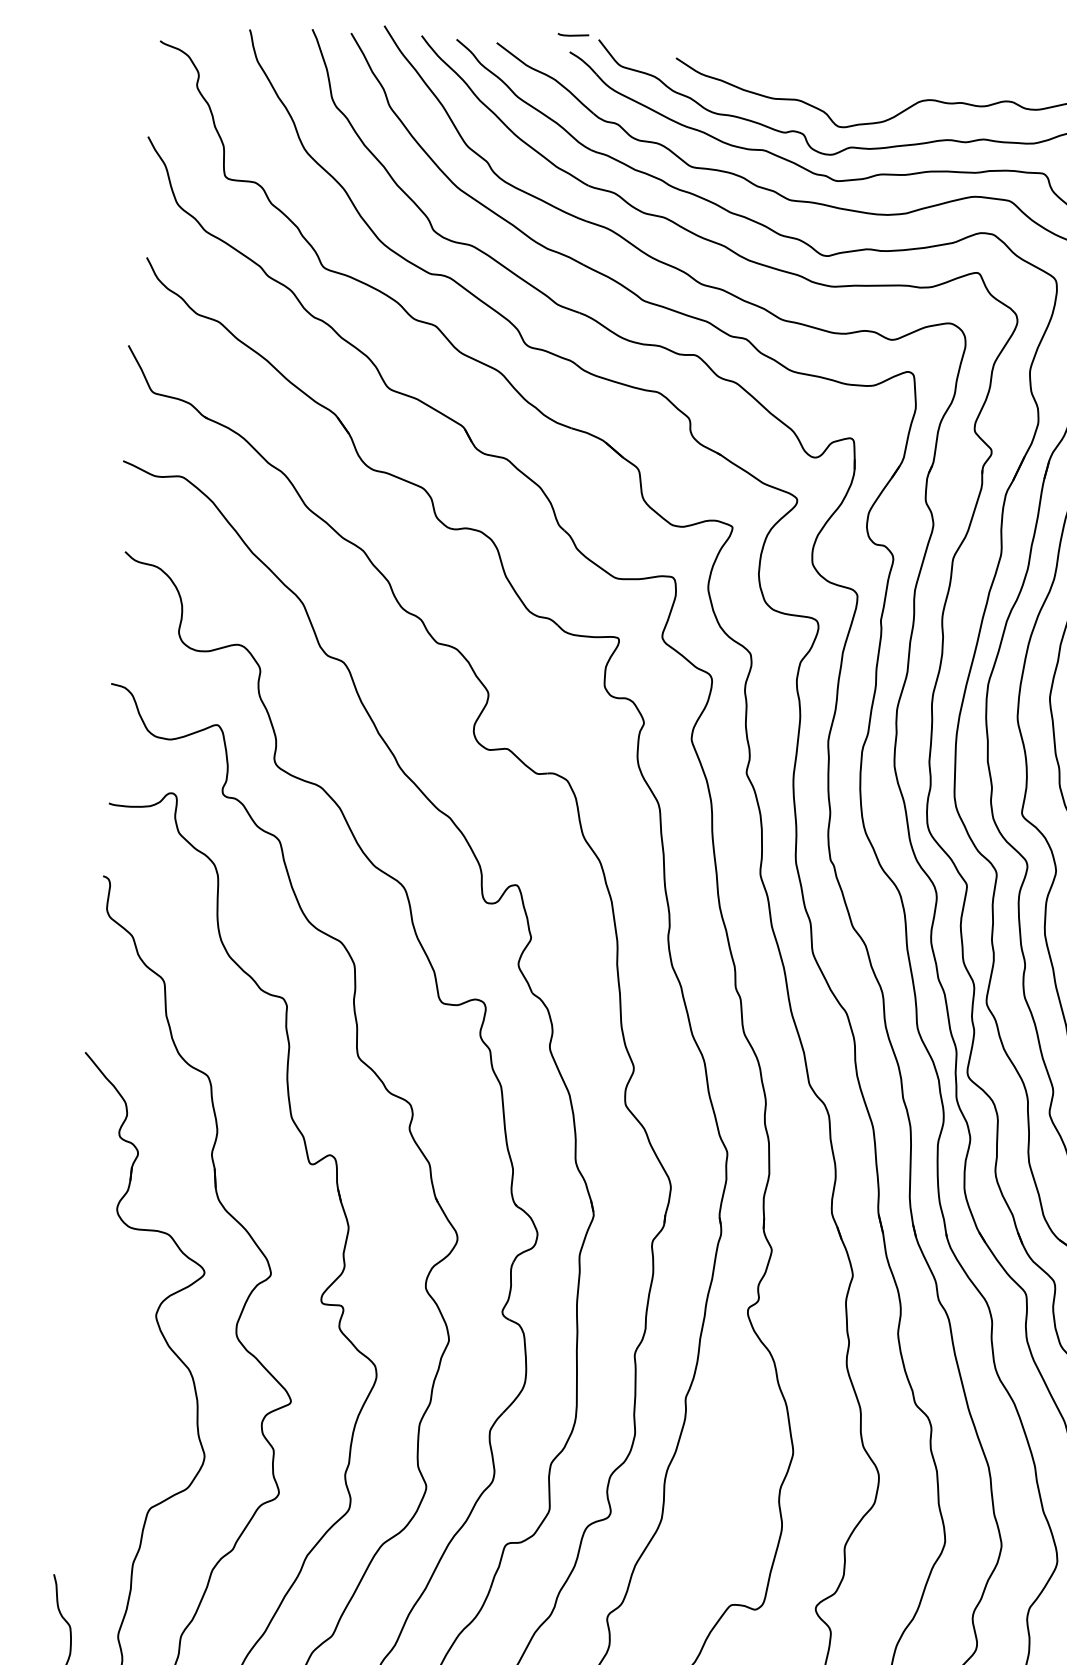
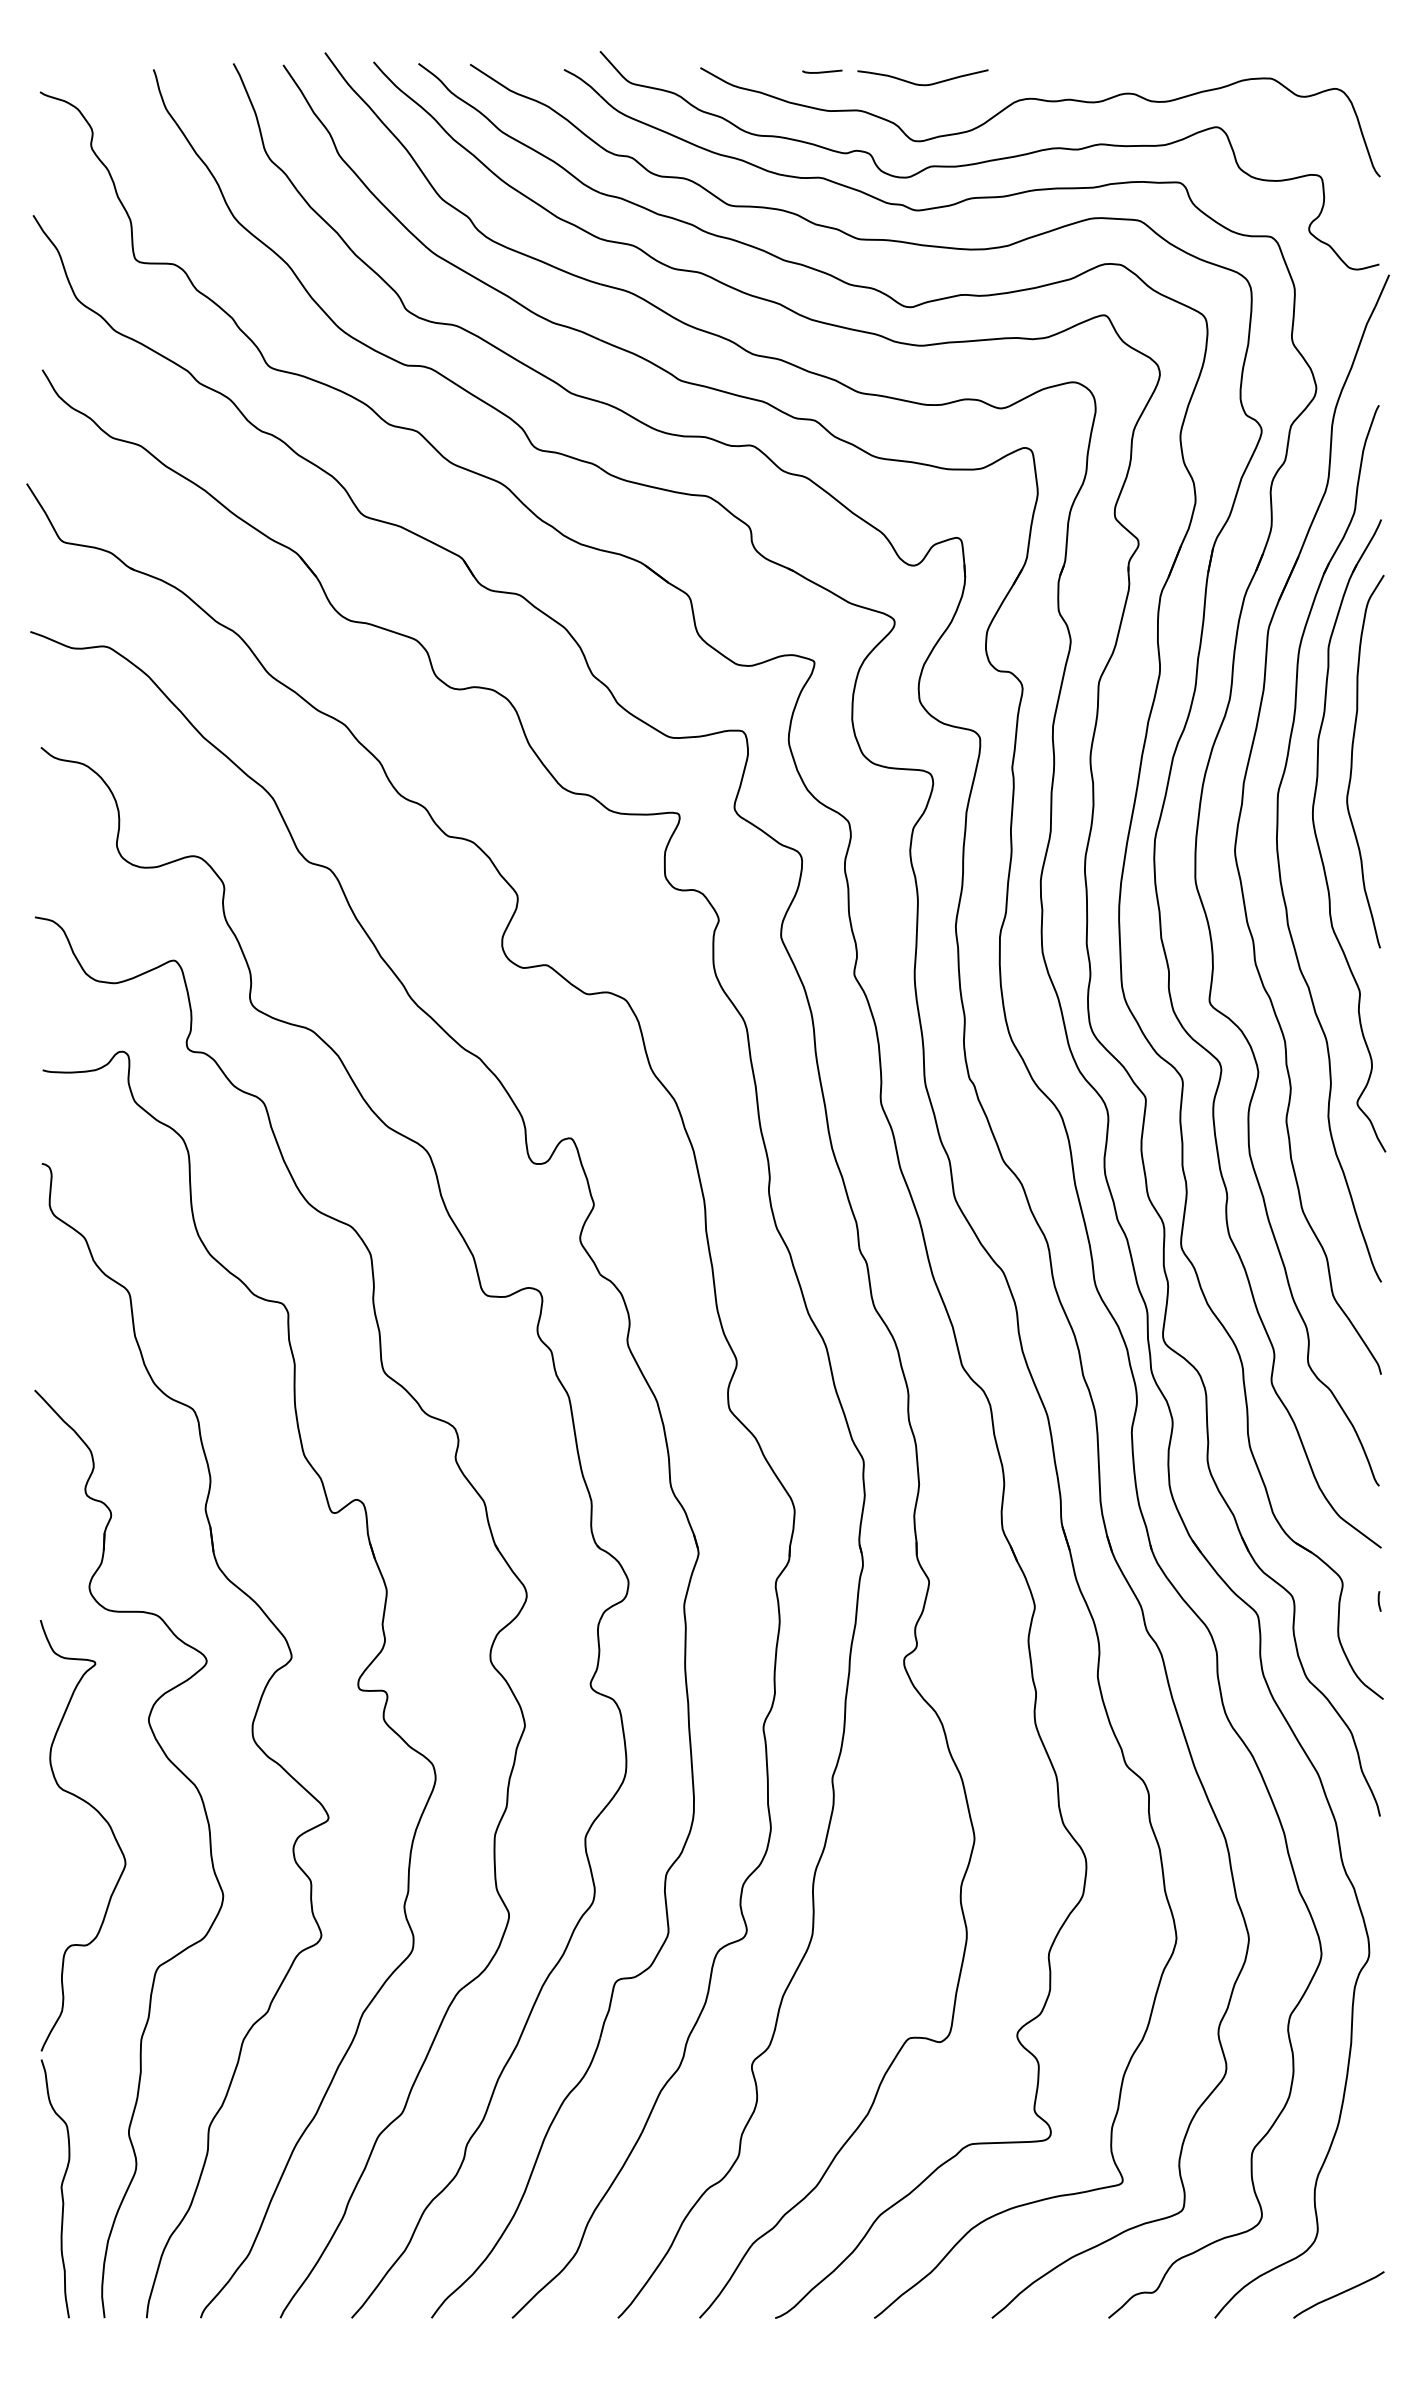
line: (573, 34) -> (822, 71), moved
curve: (848, 83) -> (922, 84), added
curve: (114, 1388) -> (101, 1817), added

